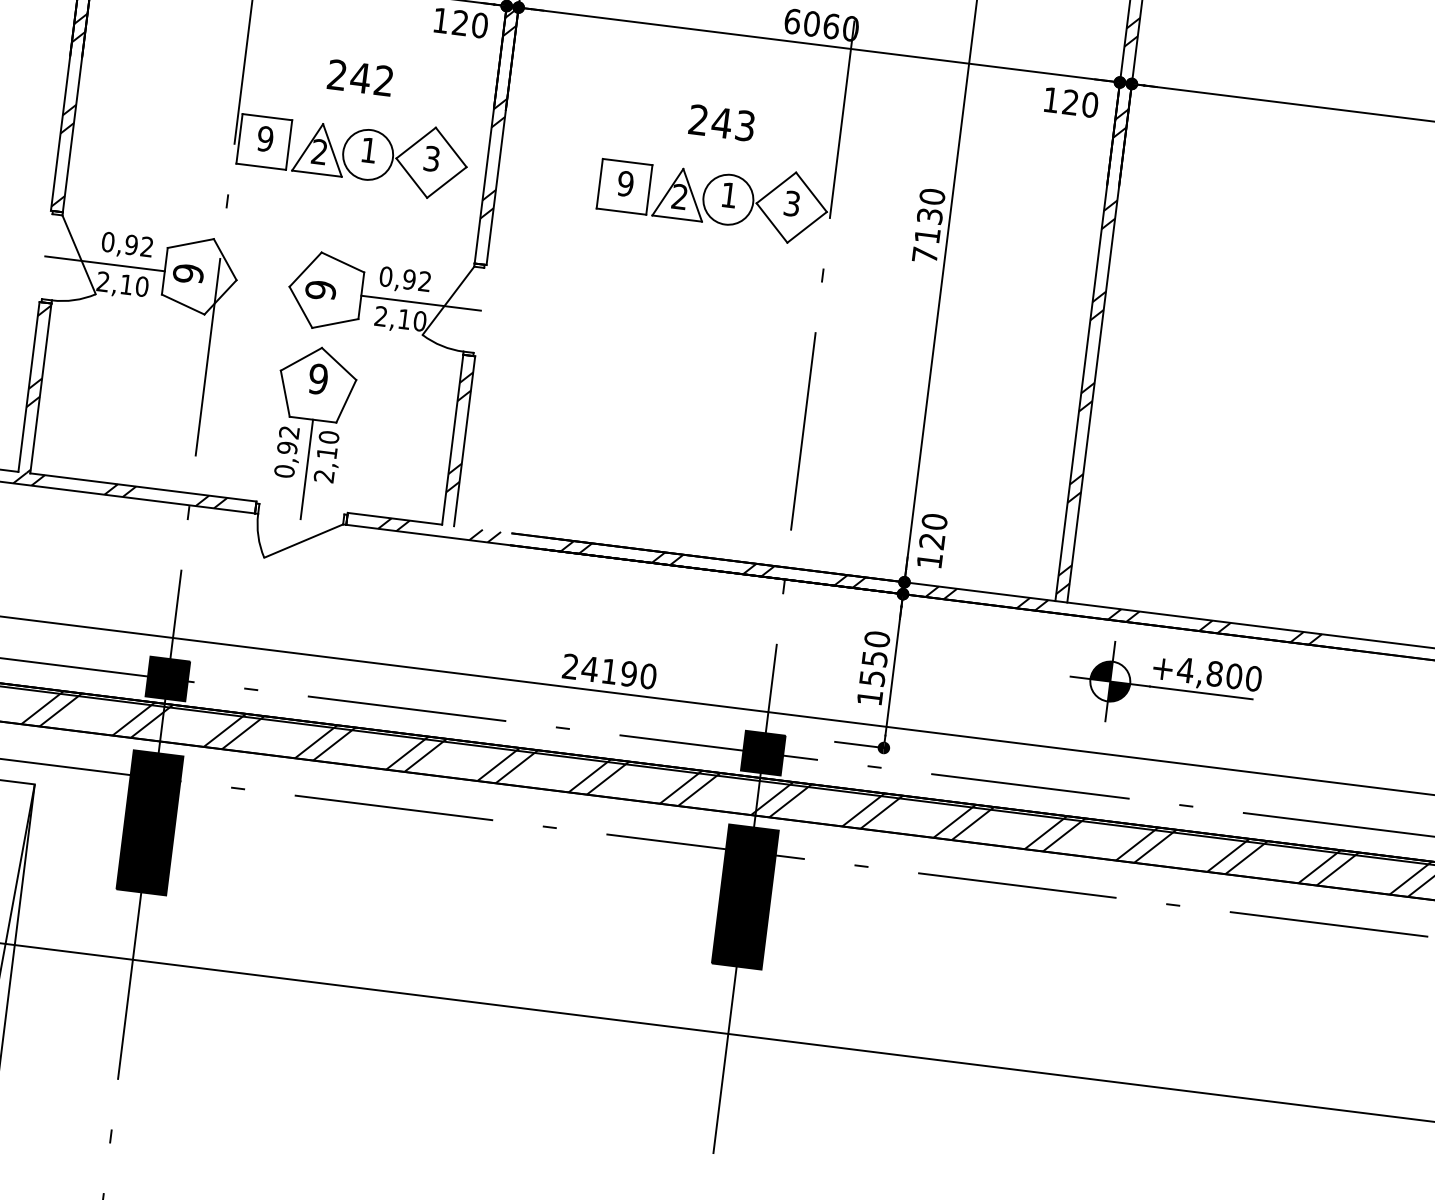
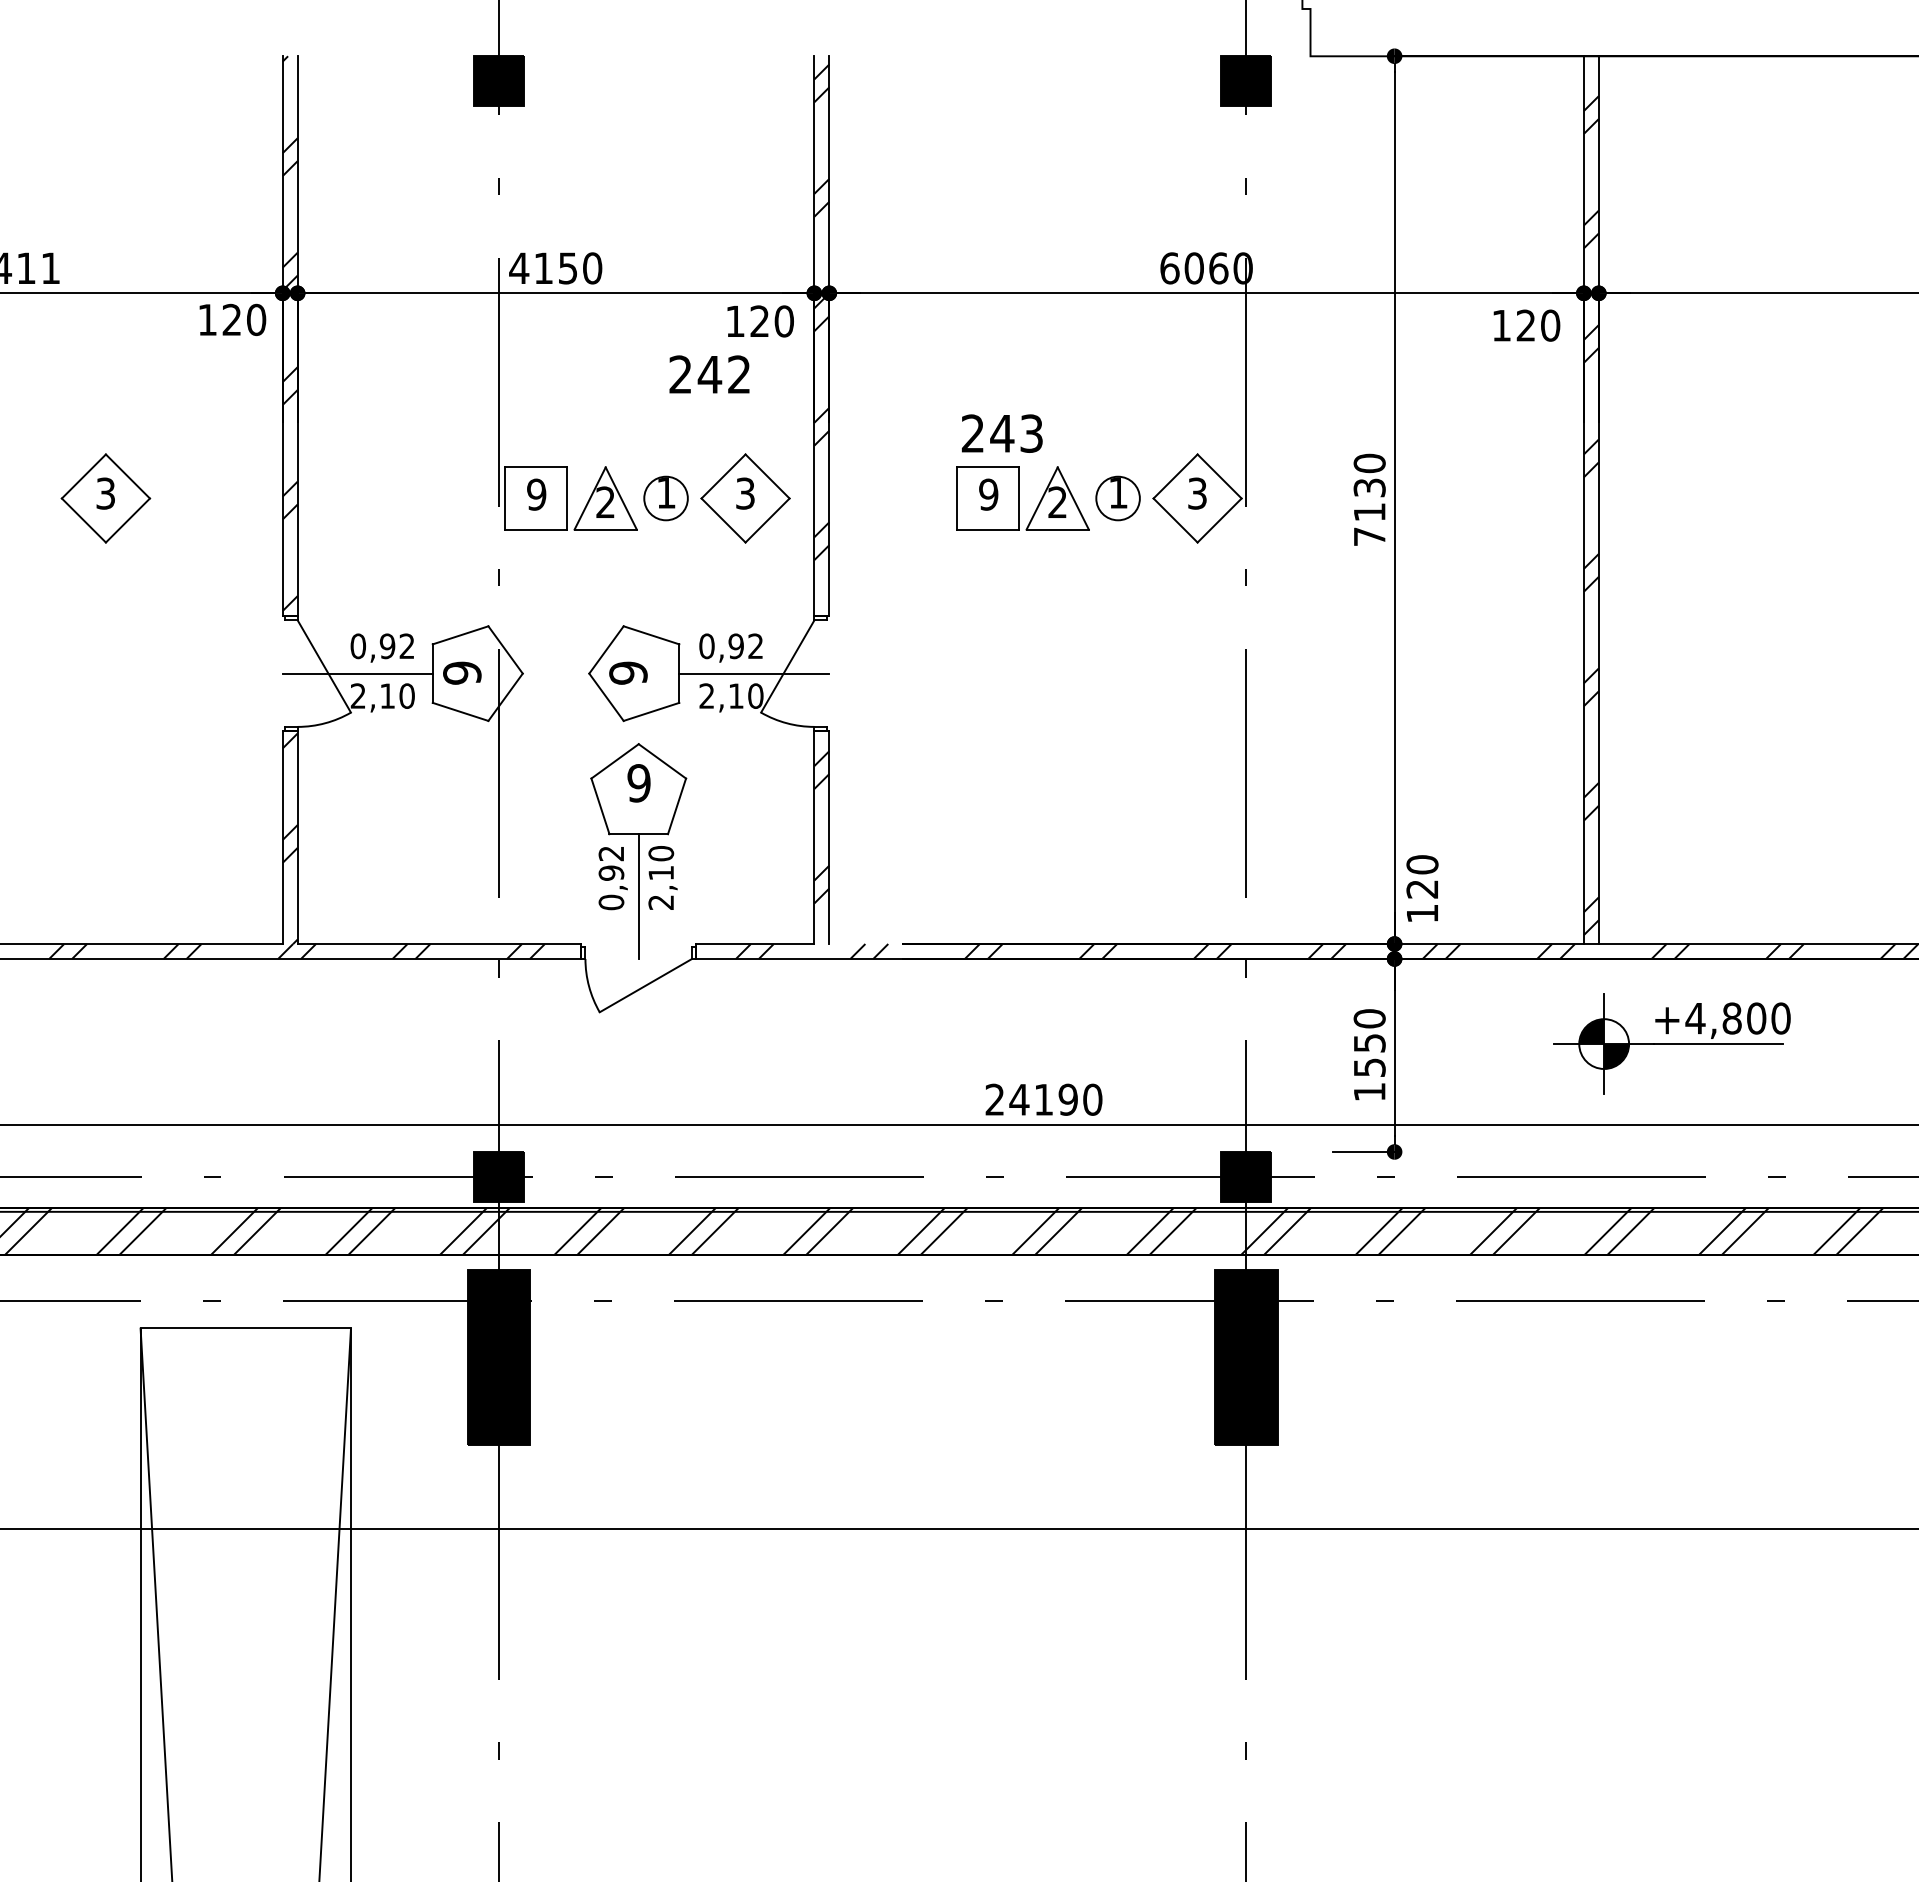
text: (360, 77) -> (709, 374), moved
text: (721, 122) -> (1001, 433), moved
circle: (367, 154) -> (665, 498), size x0.7
circle: (727, 199) -> (1117, 498), size x0.7
part: (1164, 687) -> (1671, 1043), moved

